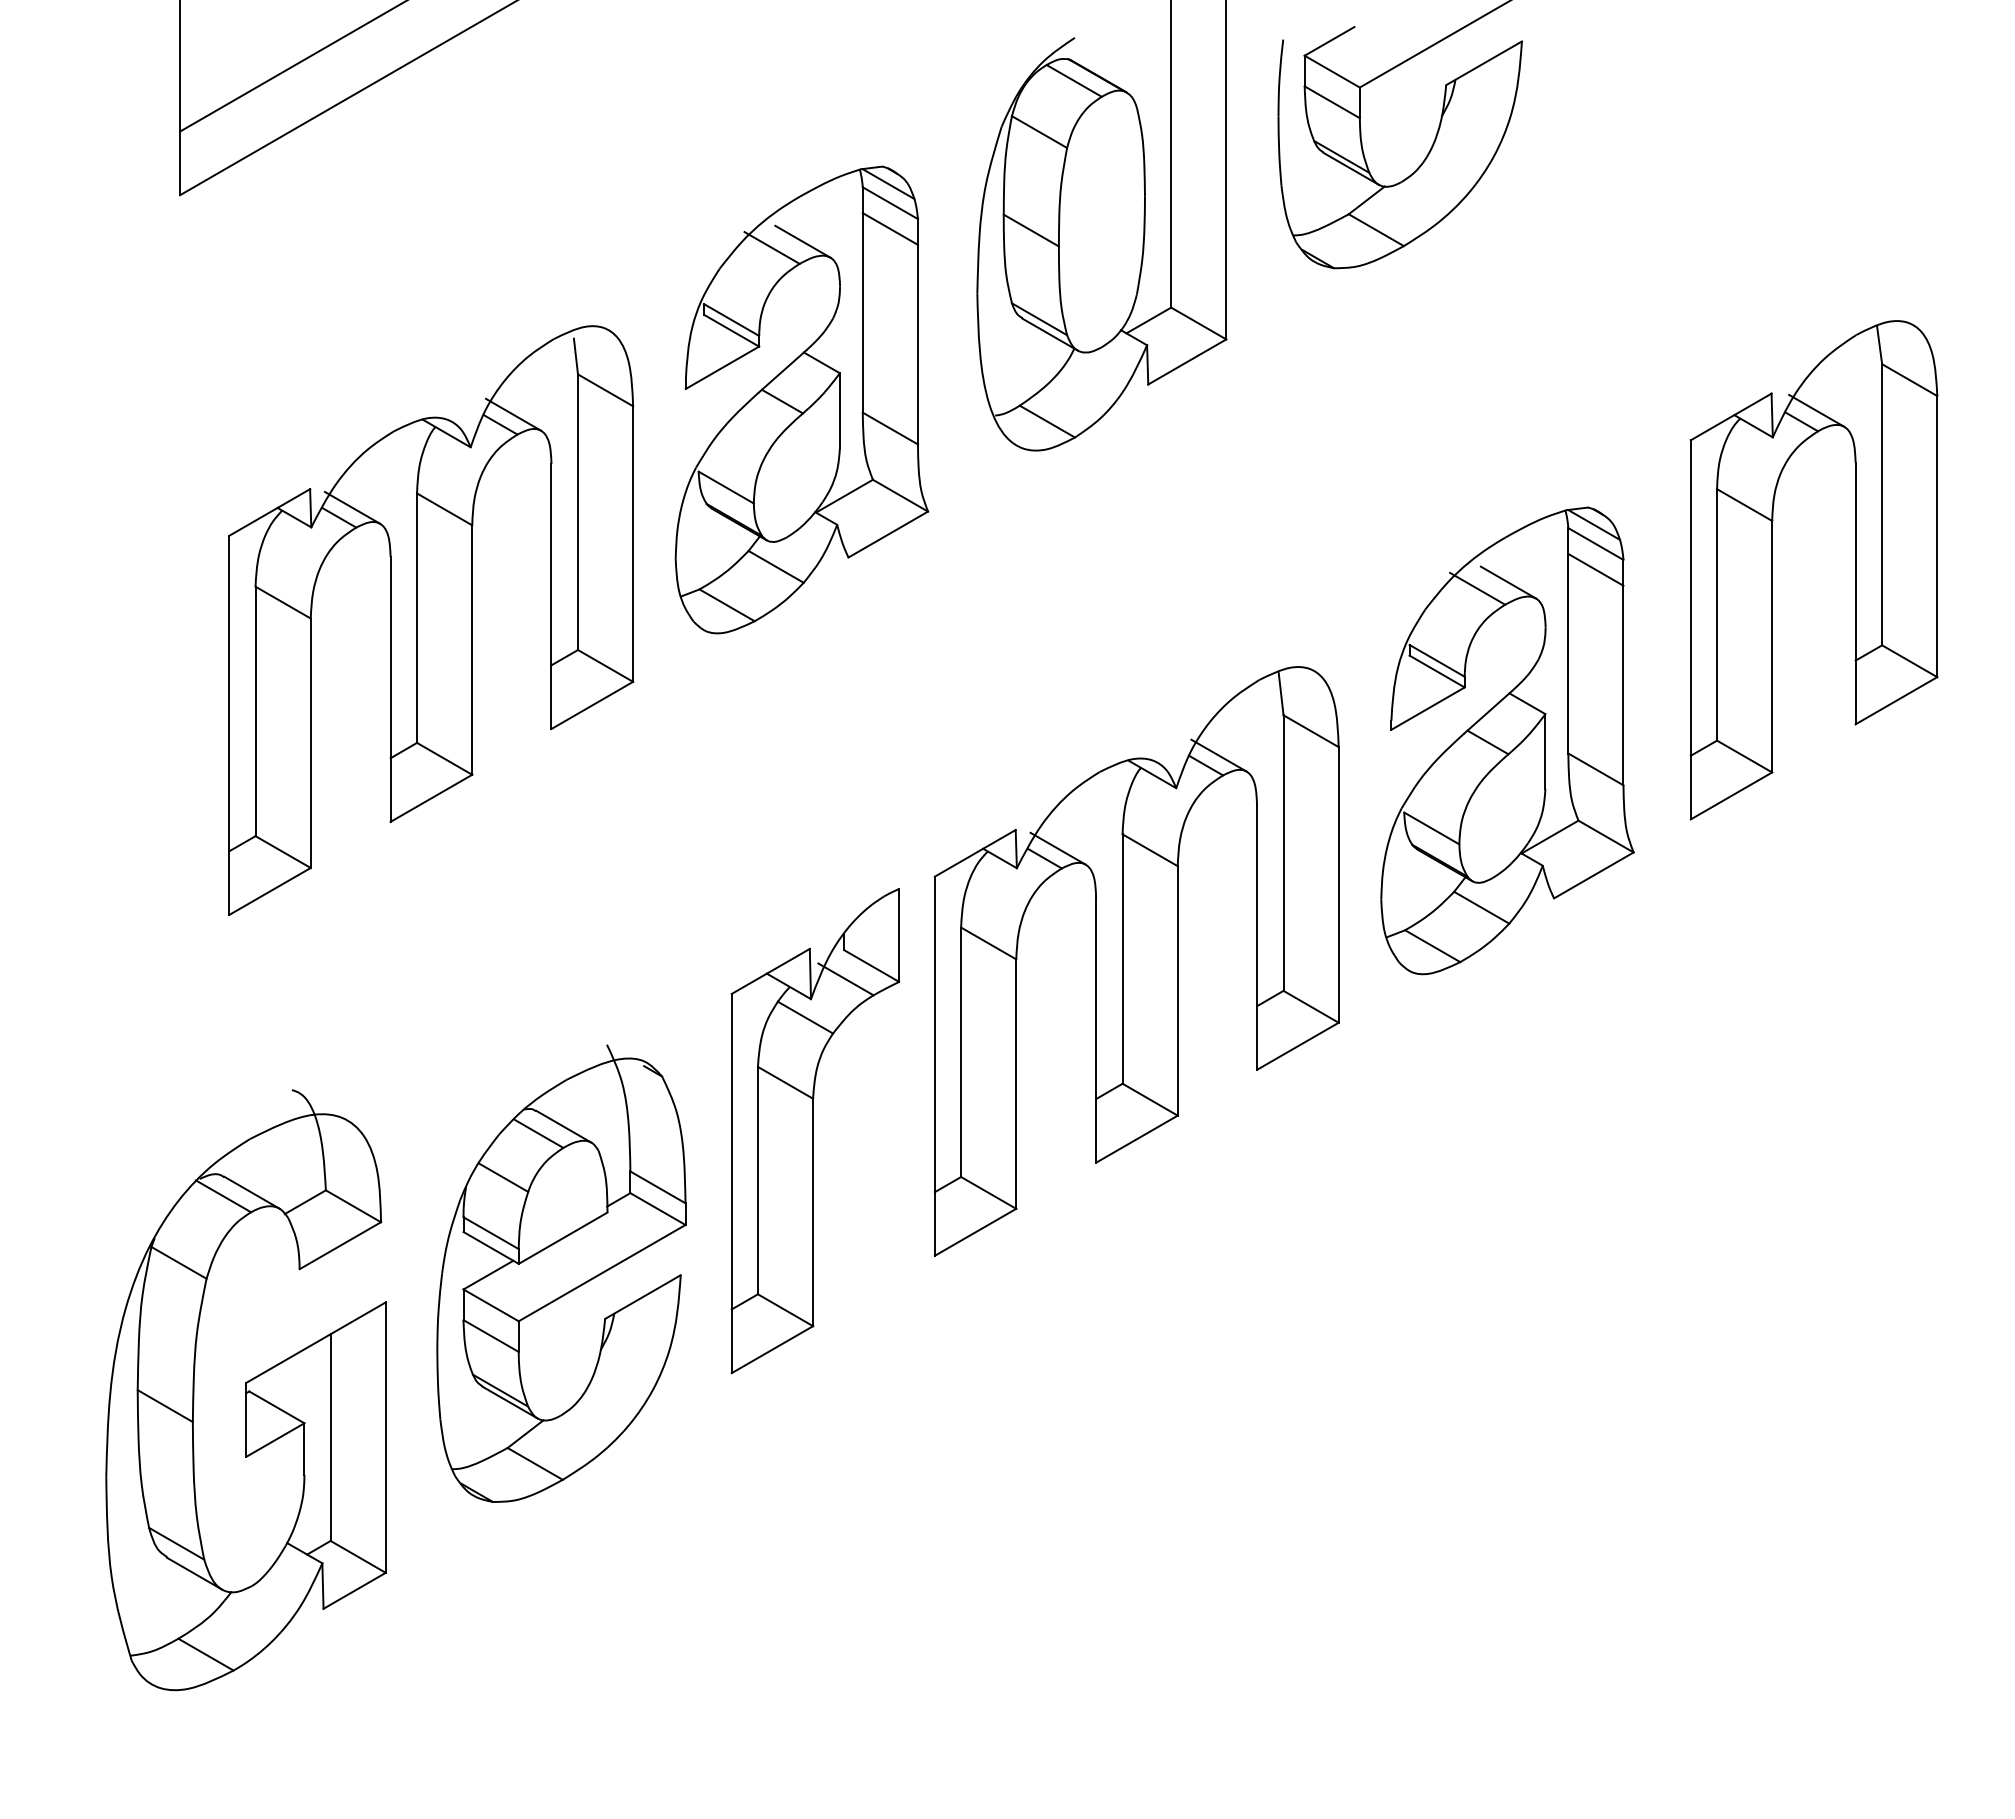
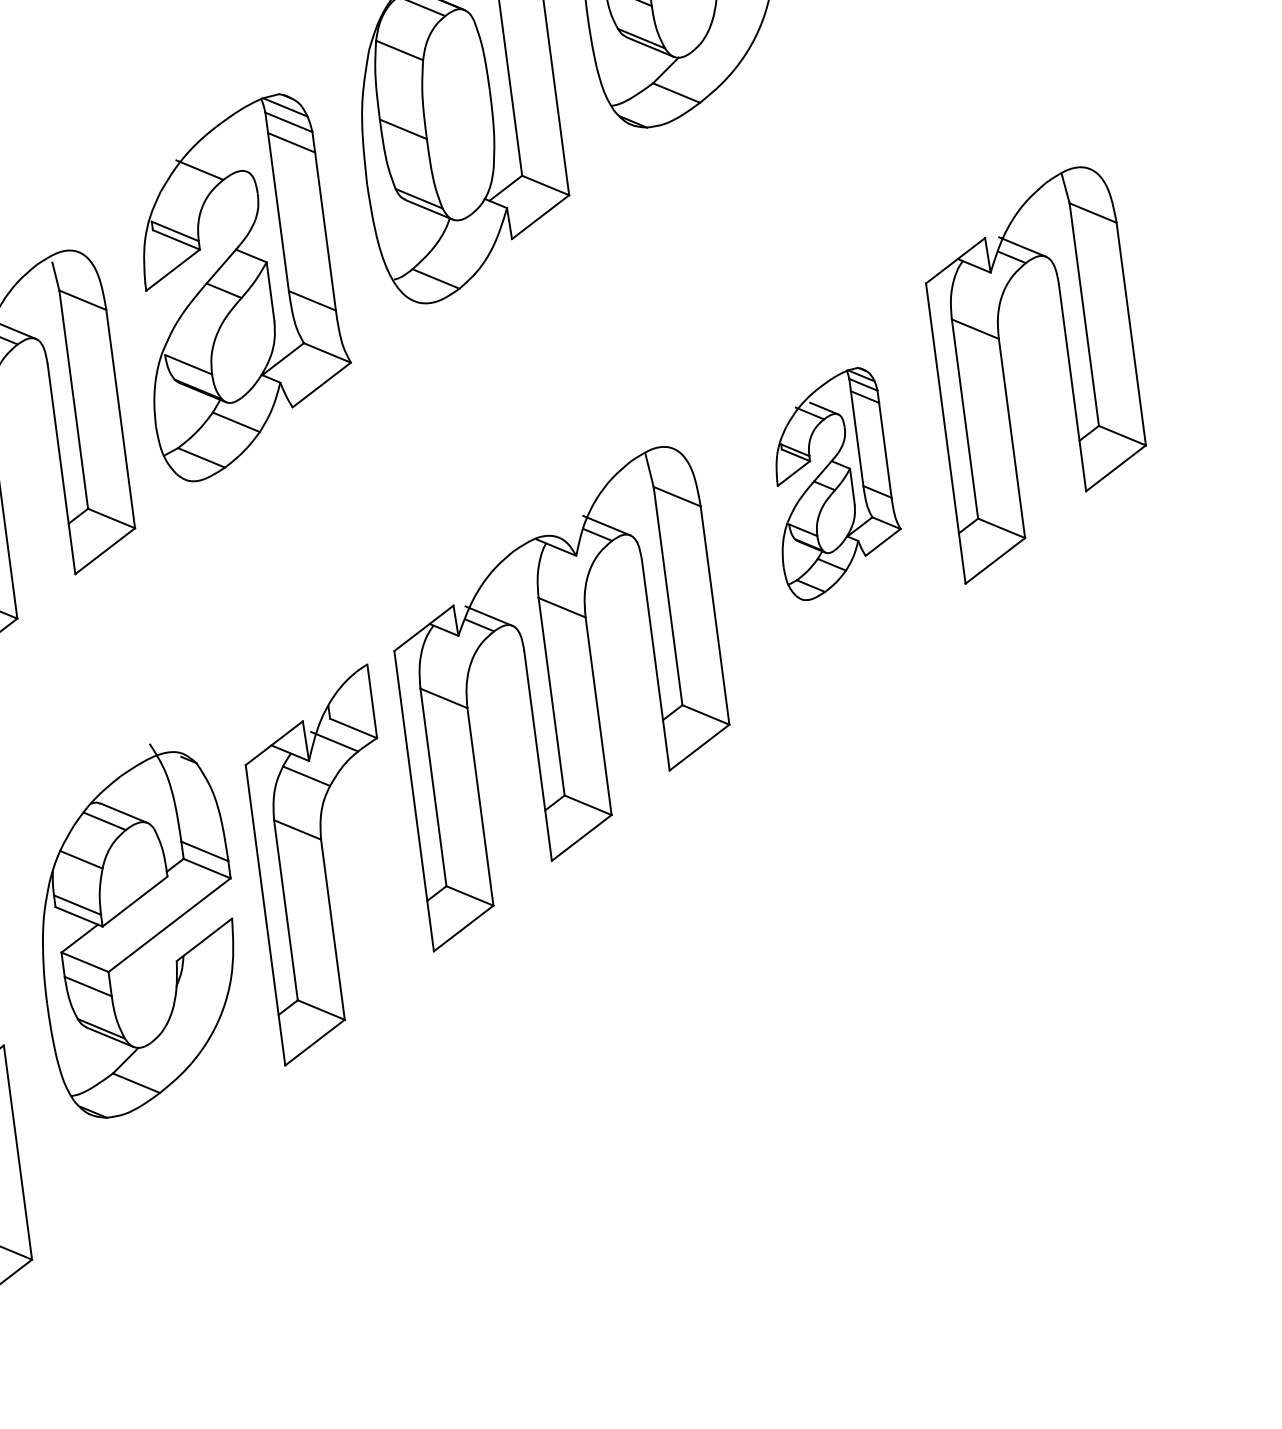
line: (802, 241) -> (223, 161), removed
part: (1772, 570) -> (1004, 378), moved
part: (1507, 740) -> (833, 483), size x0.6
part: (561, 1273) -> (137, 929), moved

